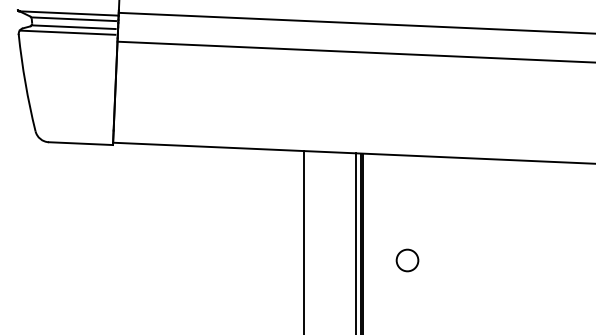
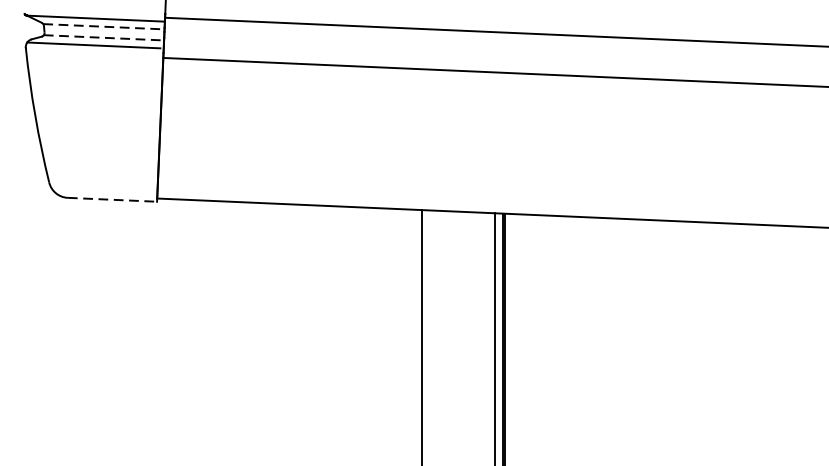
line: (74, 19) -> (103, 27), solid -> dashed
line: (74, 27) -> (103, 38), solid -> dashed
line: (81, 143) -> (113, 199), solid -> dashed
circle: (407, 260) -> (566, 362), removed

